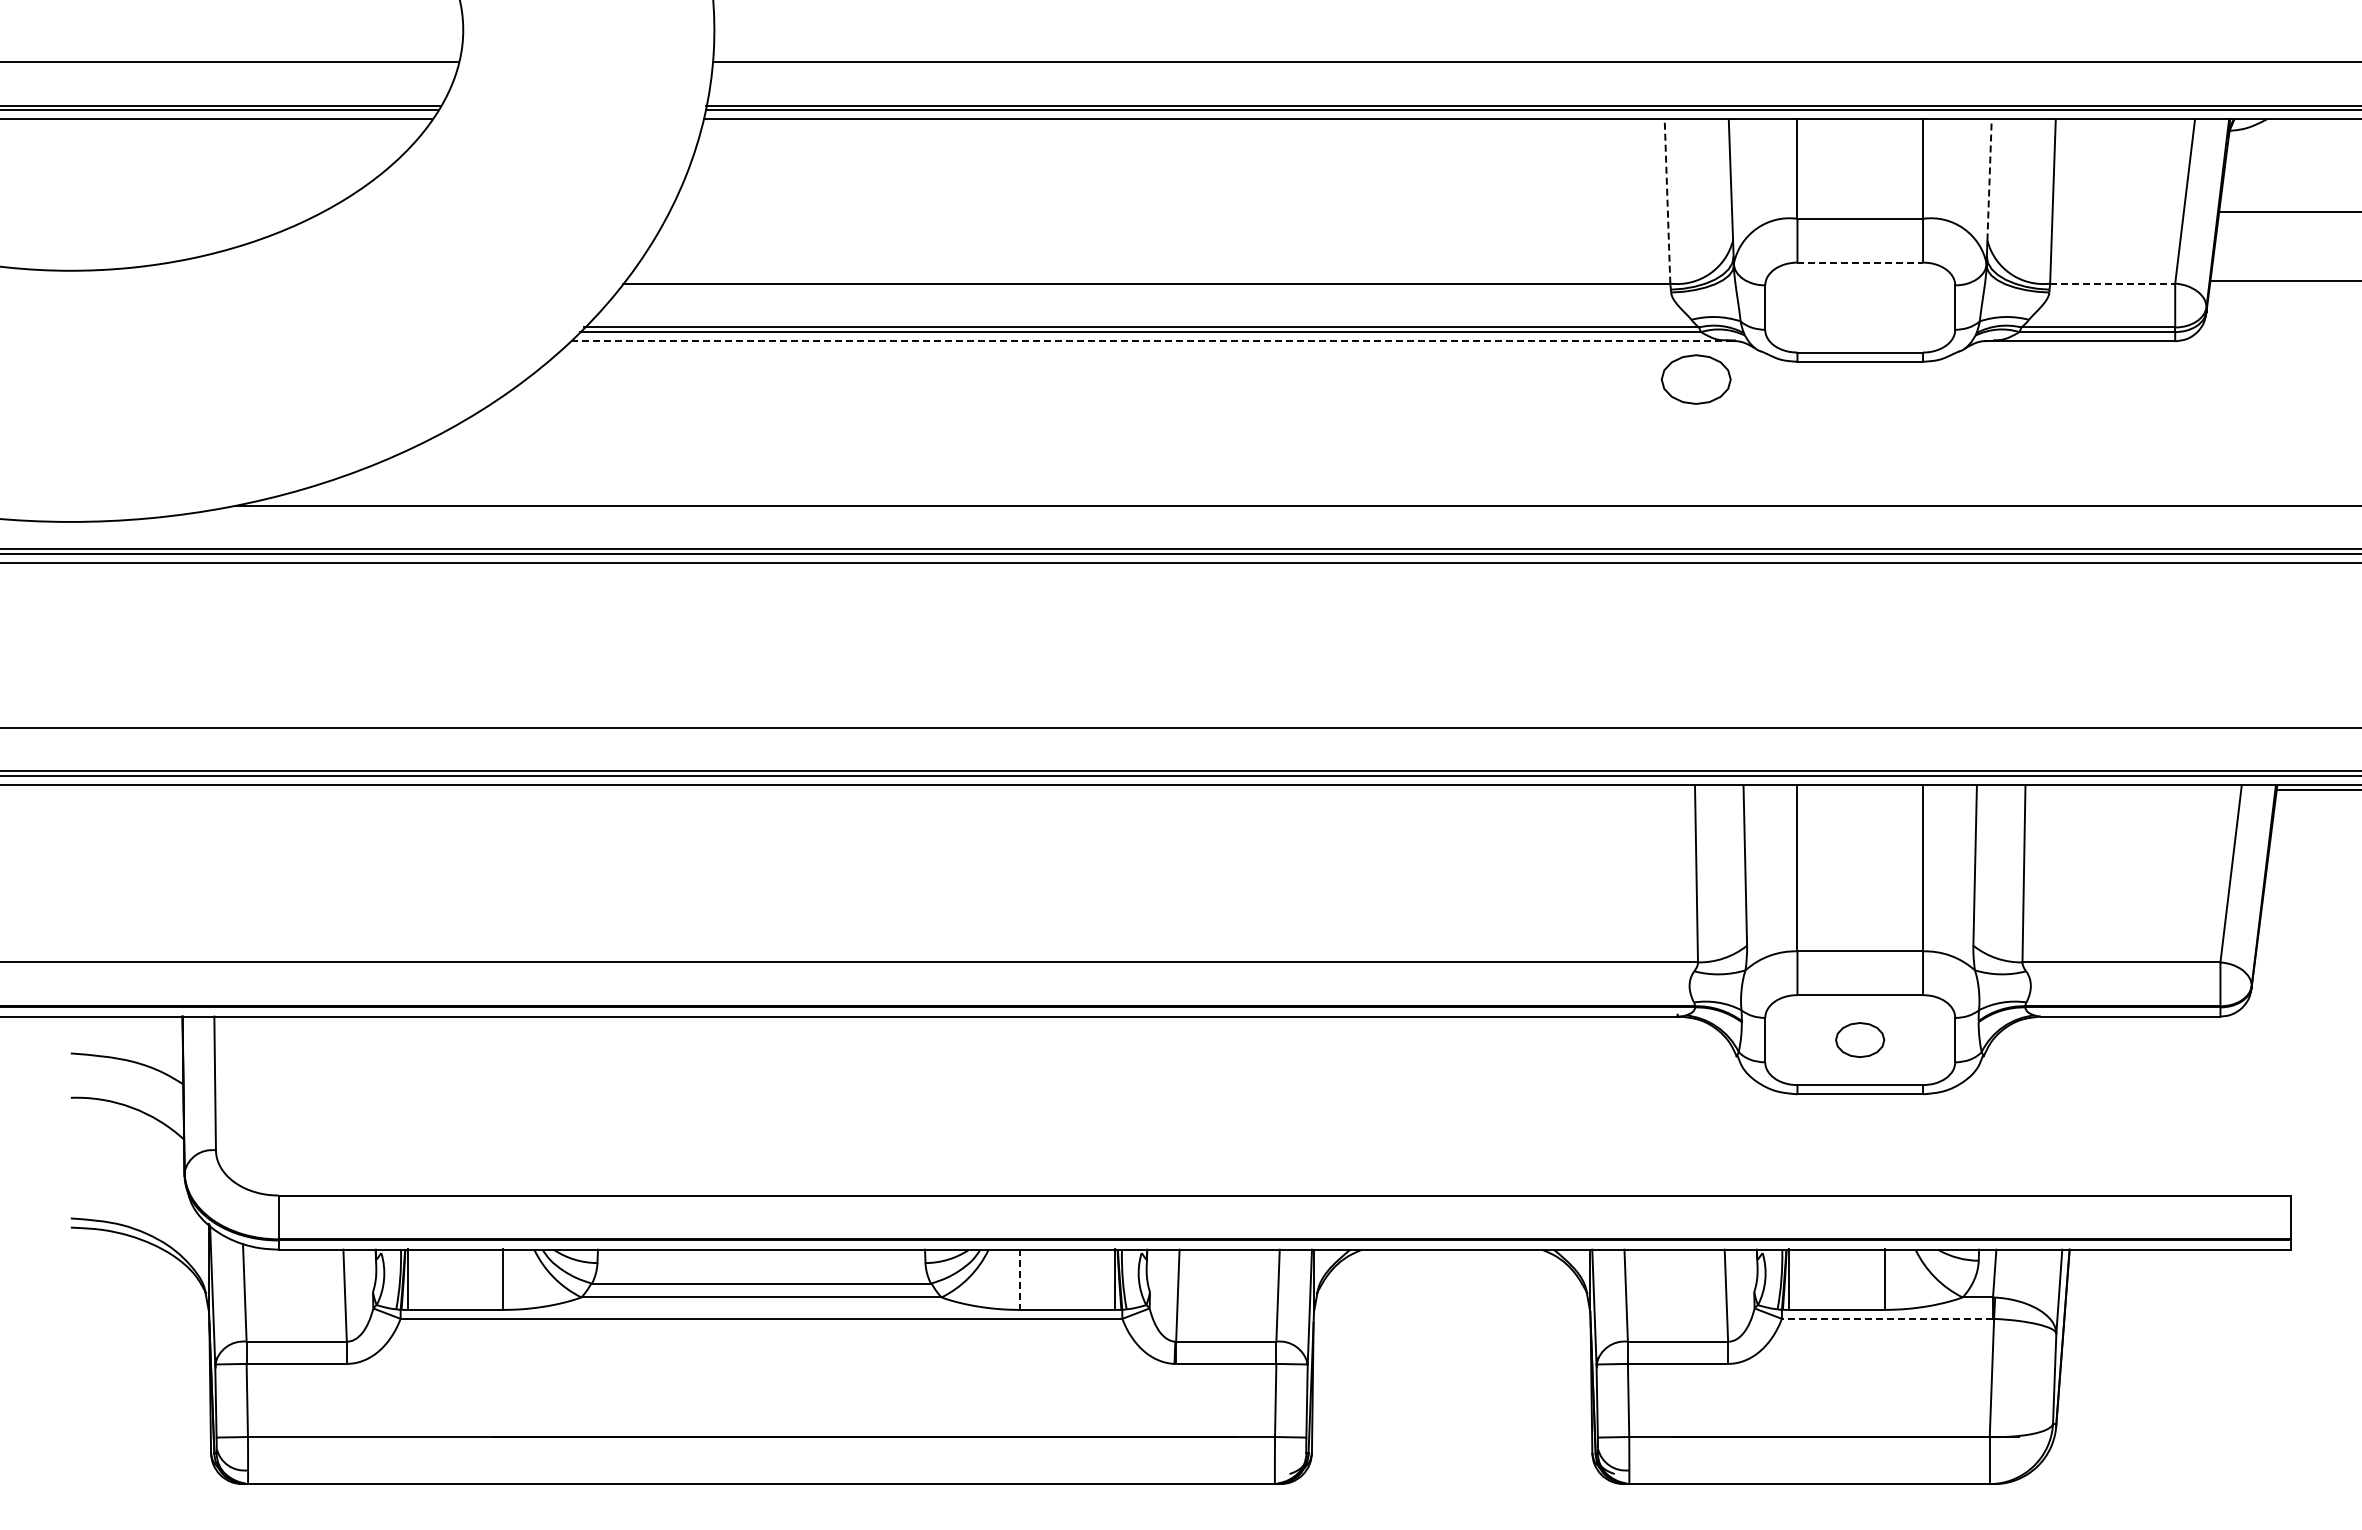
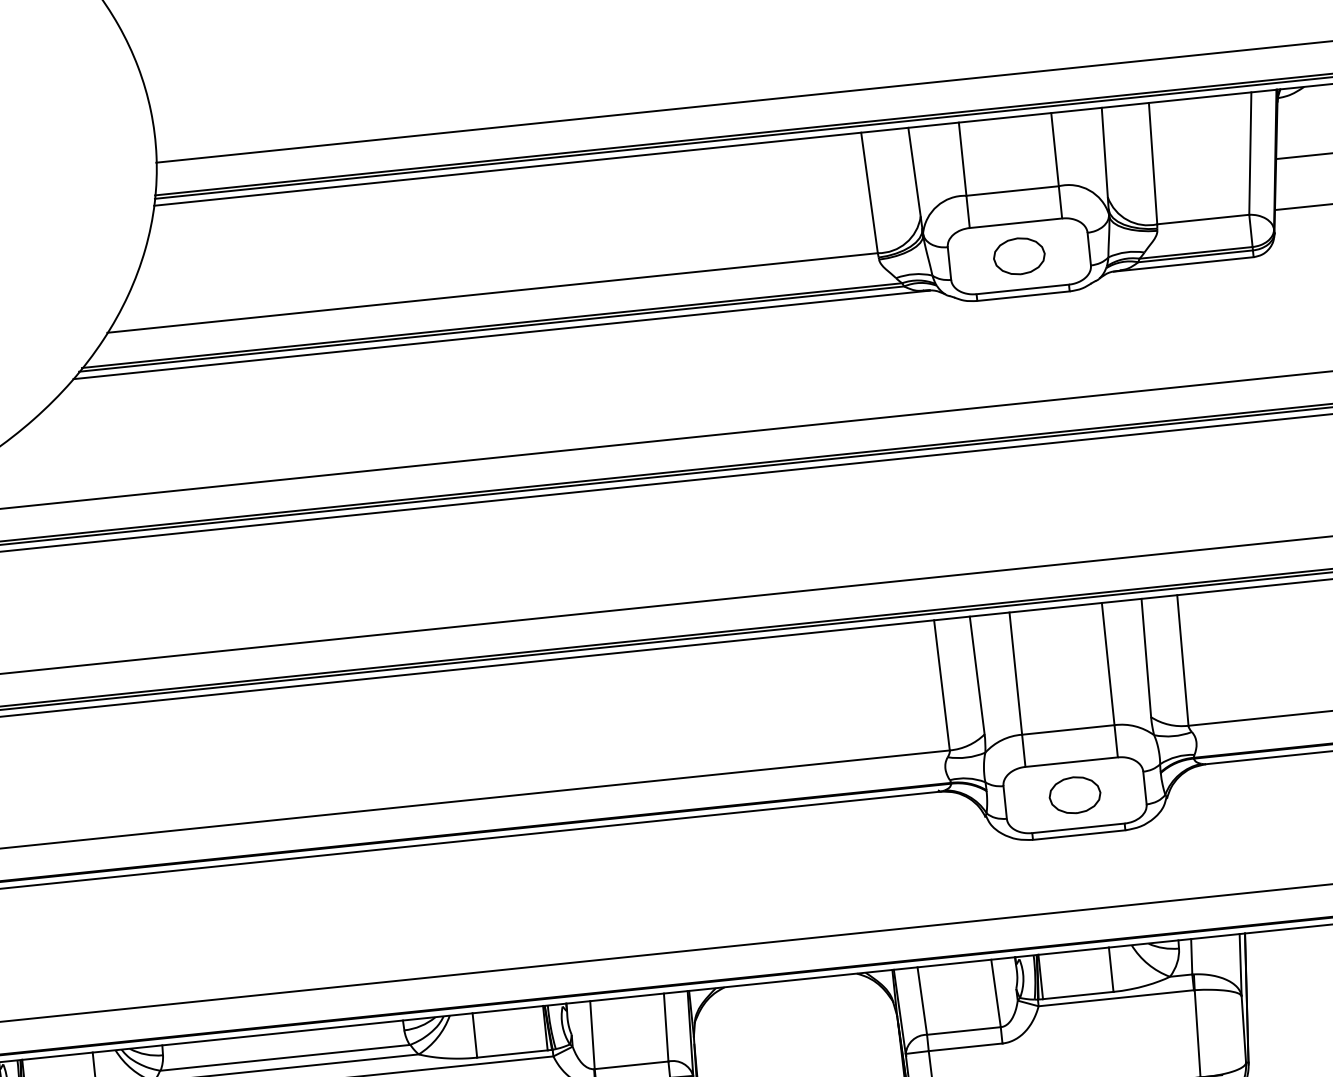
line: (1989, 179) -> (1104, 152), dashed -> solid
line: (1667, 200) -> (869, 192), dashed -> solid
line: (1860, 262) -> (1016, 223), dashed -> solid
line: (2112, 283) -> (1203, 219), dashed -> solid
line: (1153, 341) -> (502, 335), dashed -> solid
part: (1695, 379) -> (1018, 256), moved
part: (1859, 1039) -> (1074, 794), size x1.43
line: (1019, 1280) -> (474, 1036), dashed -> solid
line: (1887, 1318) -> (1116, 997), dashed -> solid

